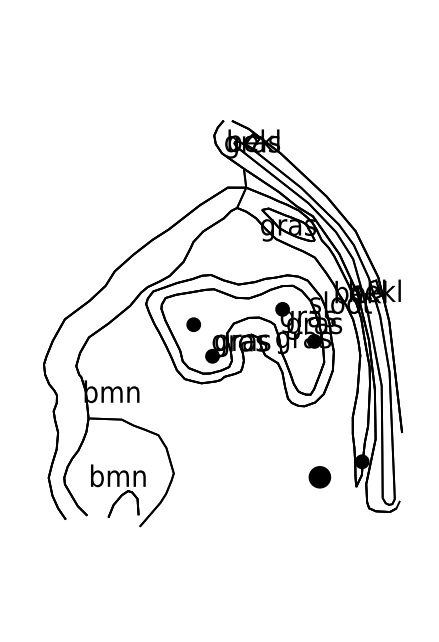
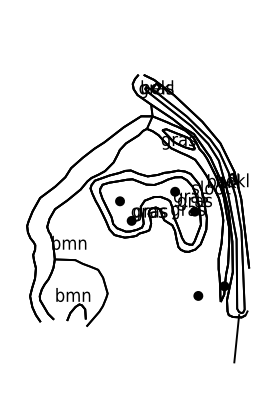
part: (320, 476) -> (198, 295), size x0.62
line: (381, 545) -> (236, 338), added

